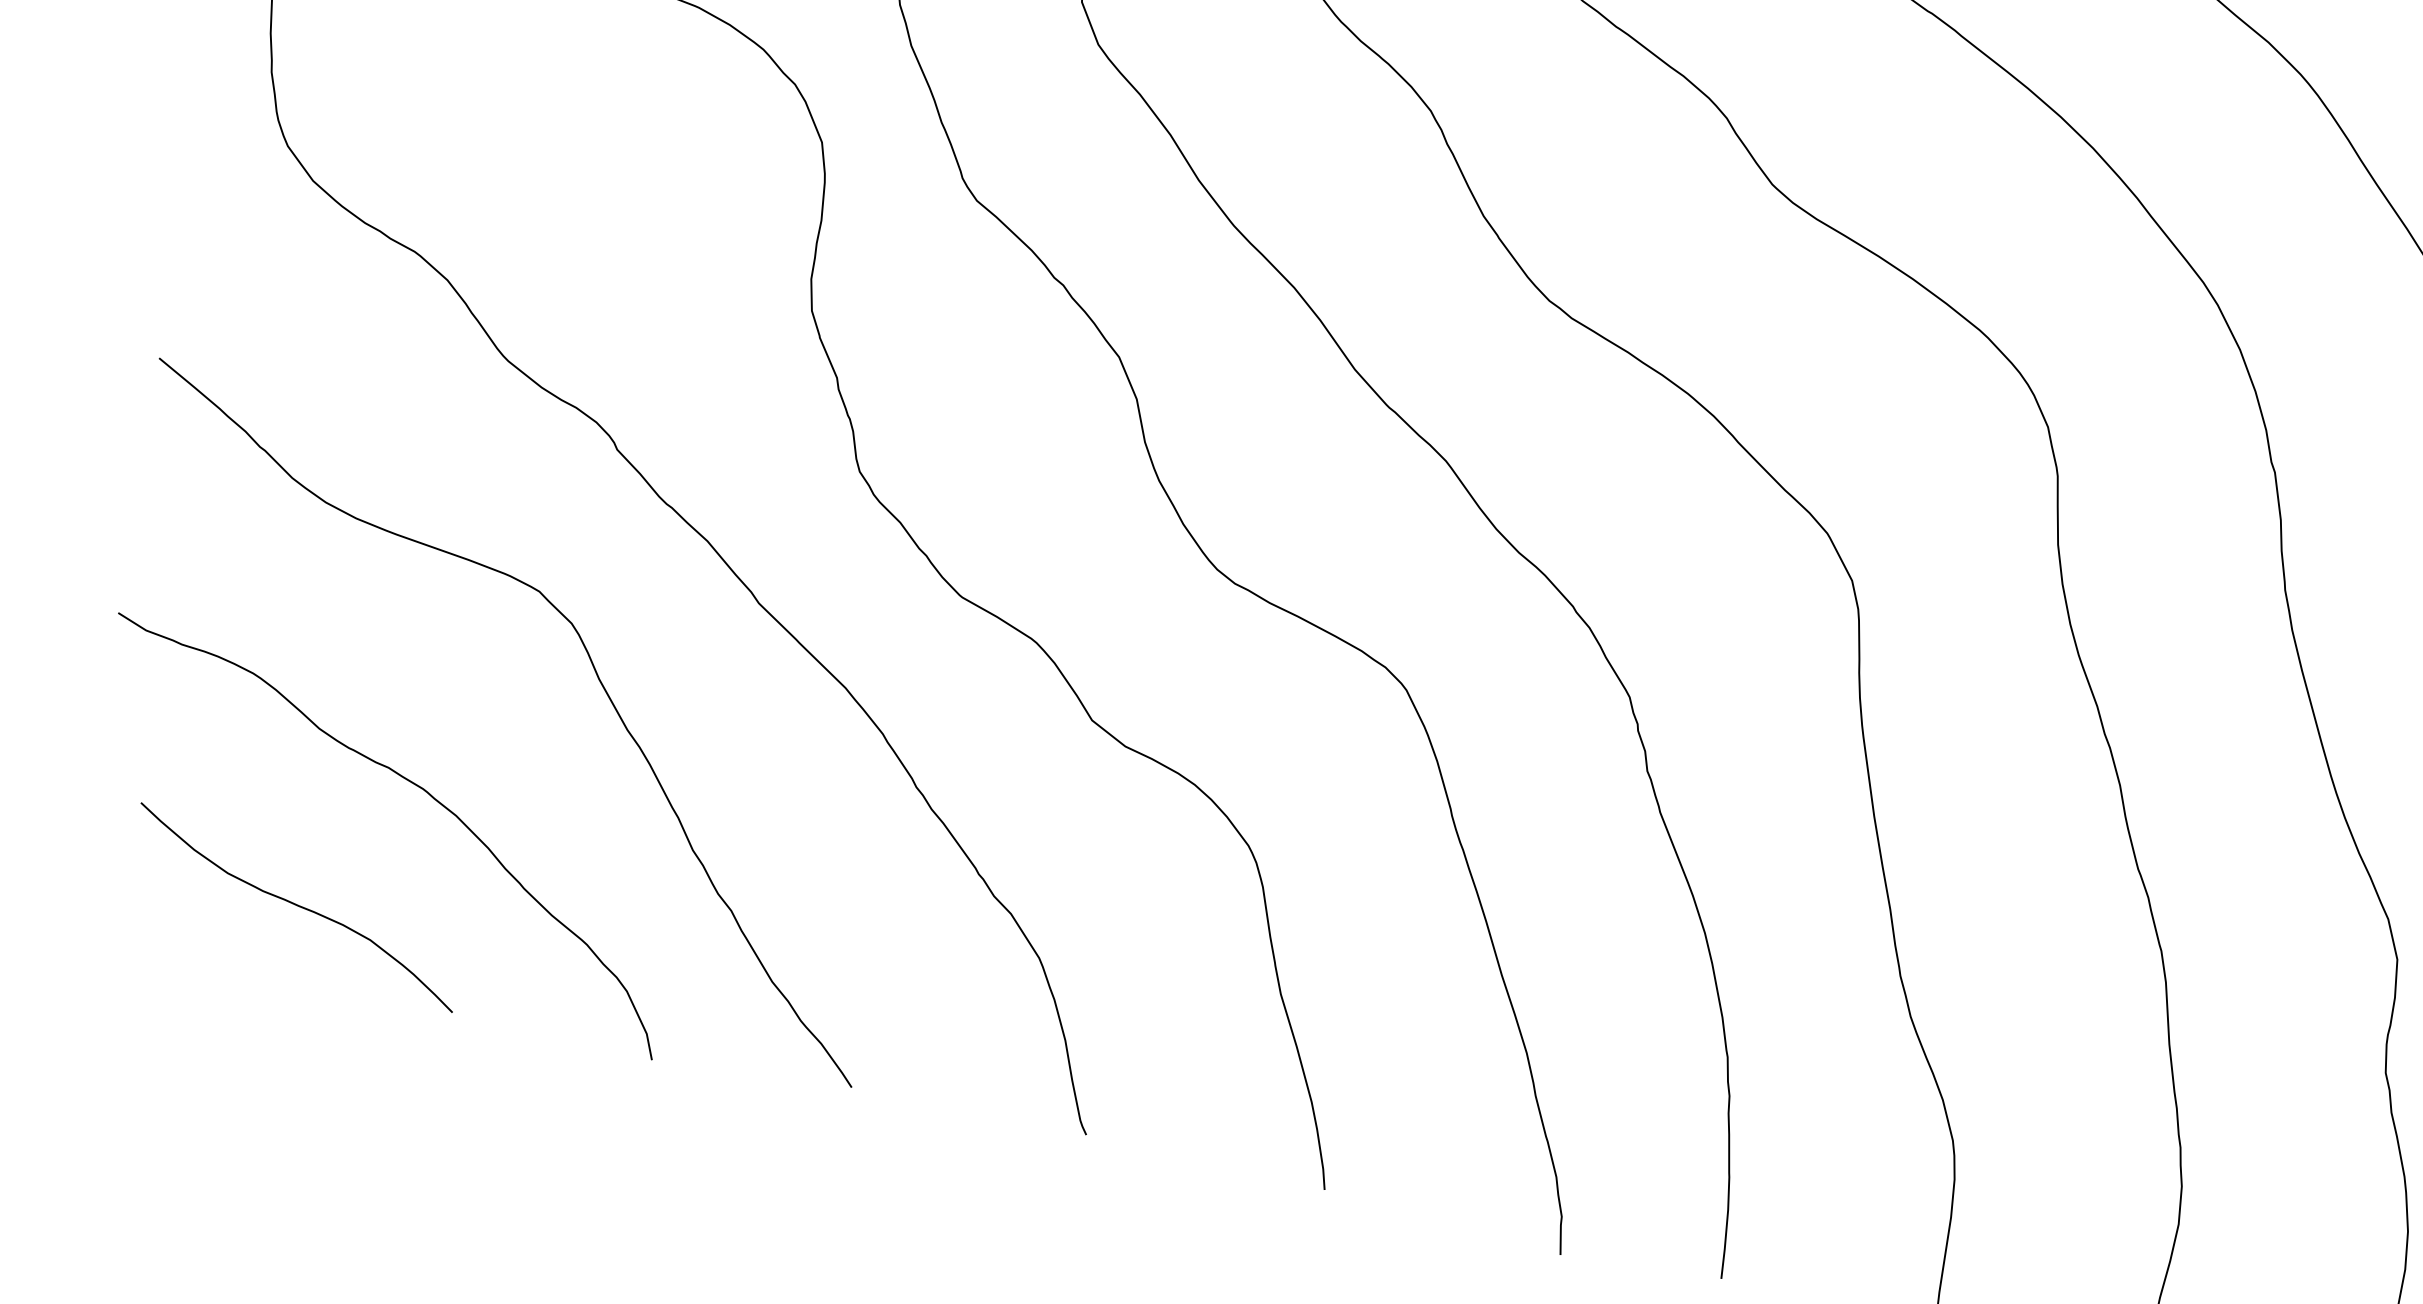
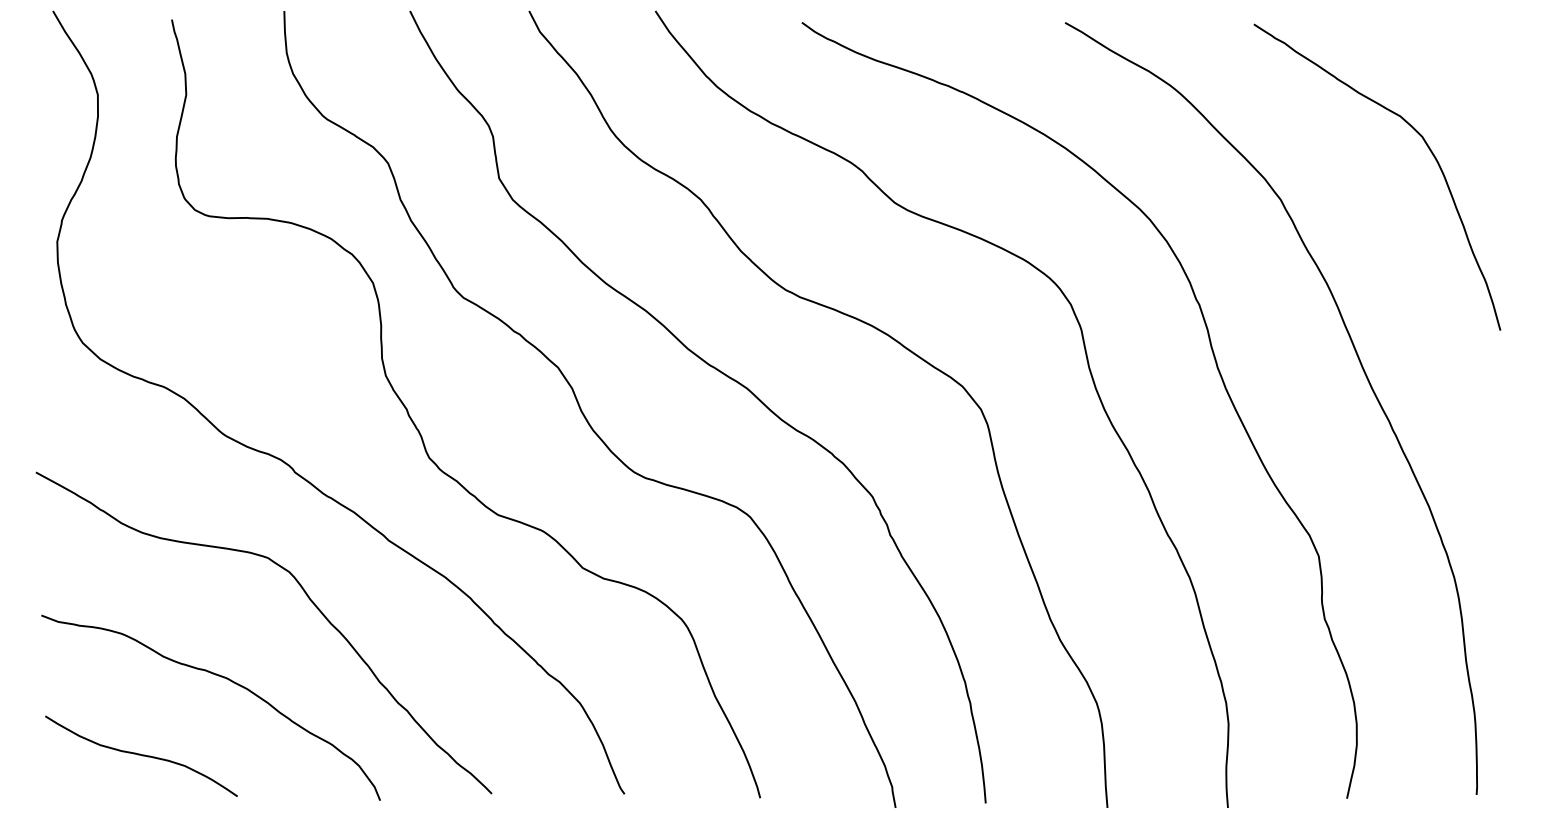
curve: (297, 906) -> (141, 755), moved

